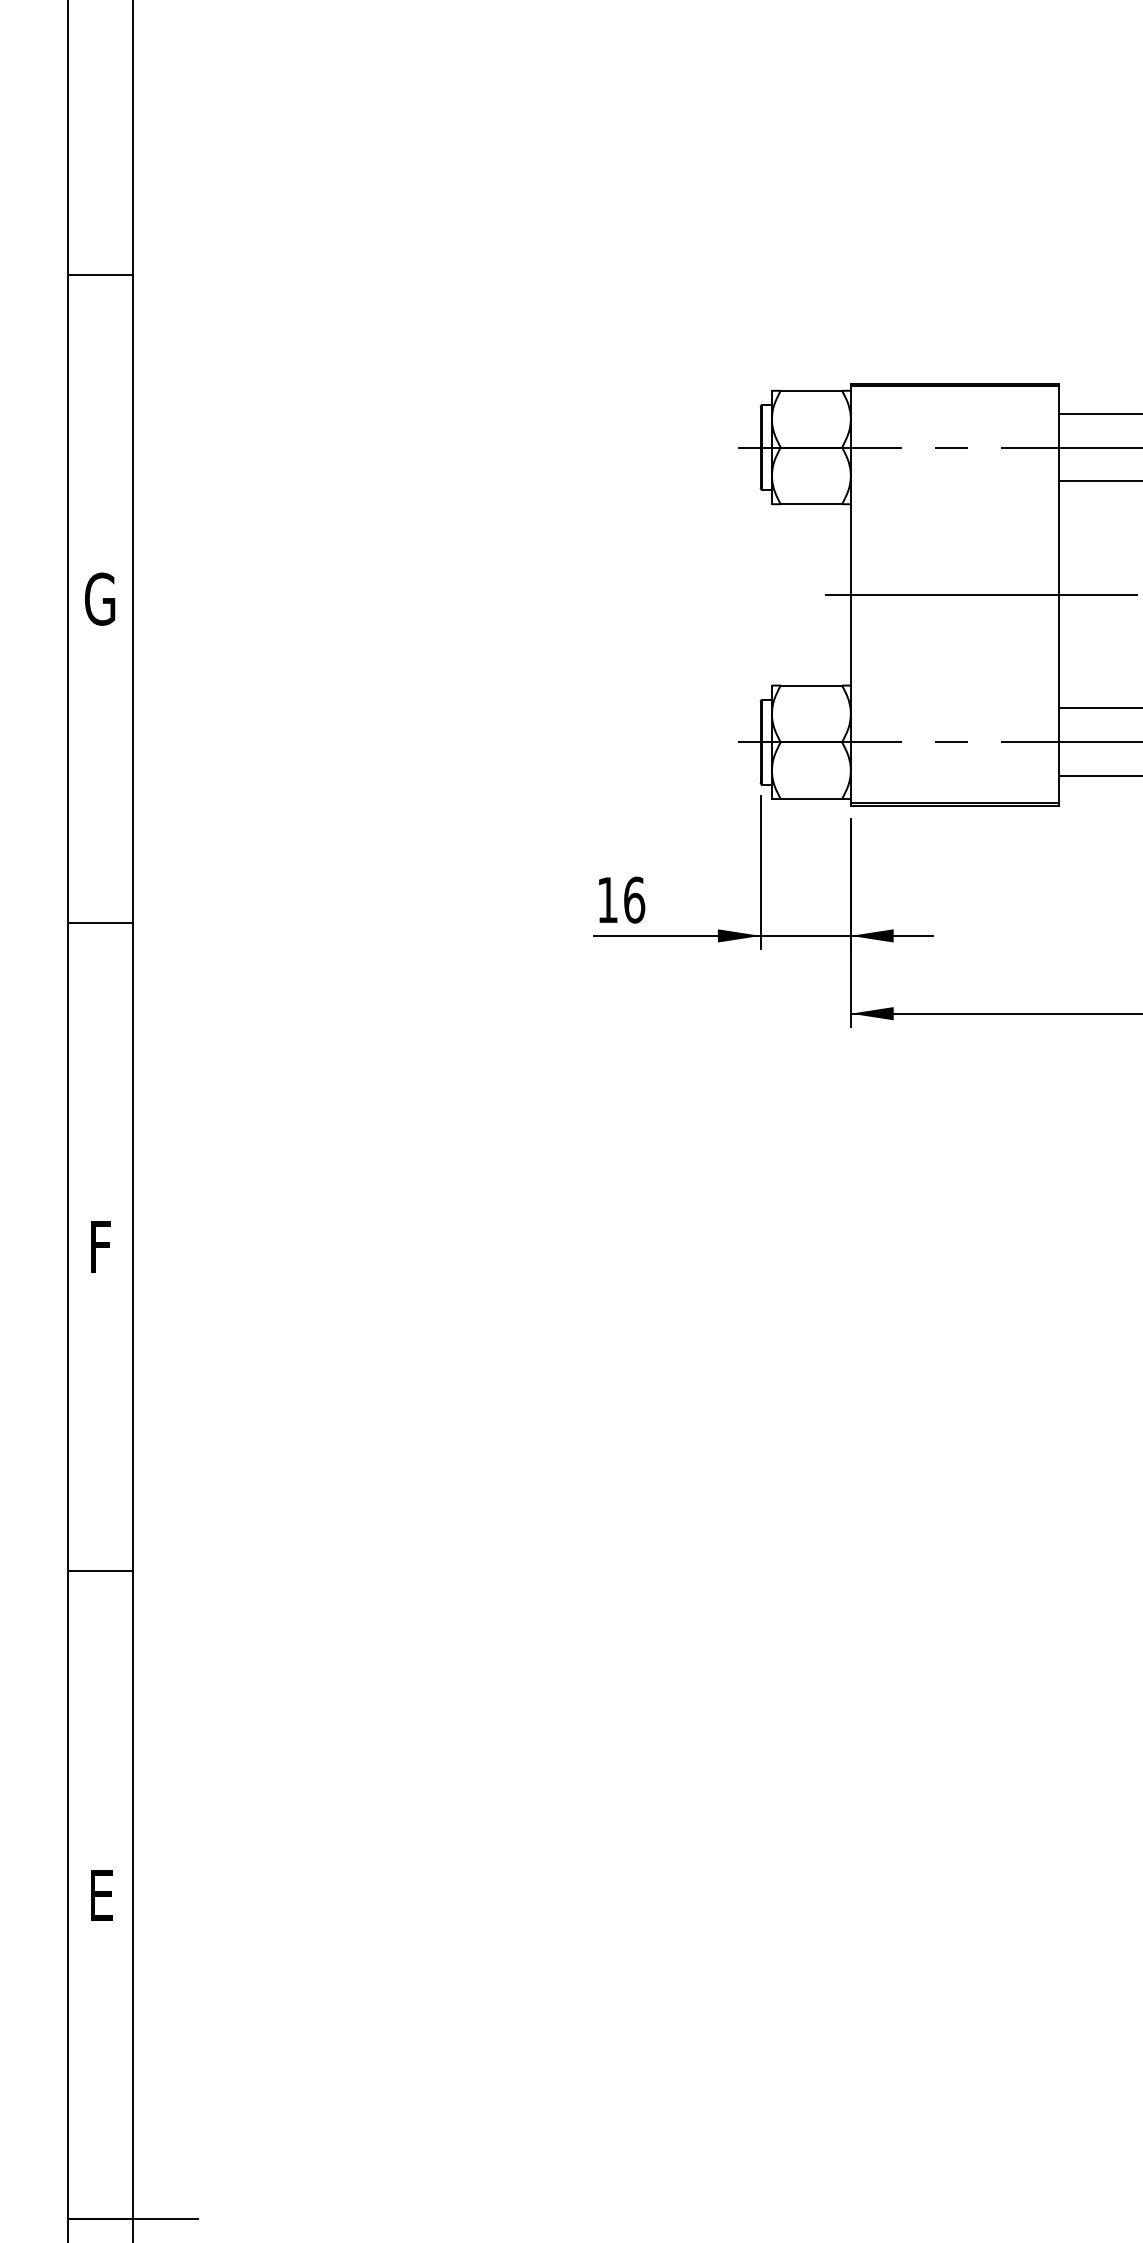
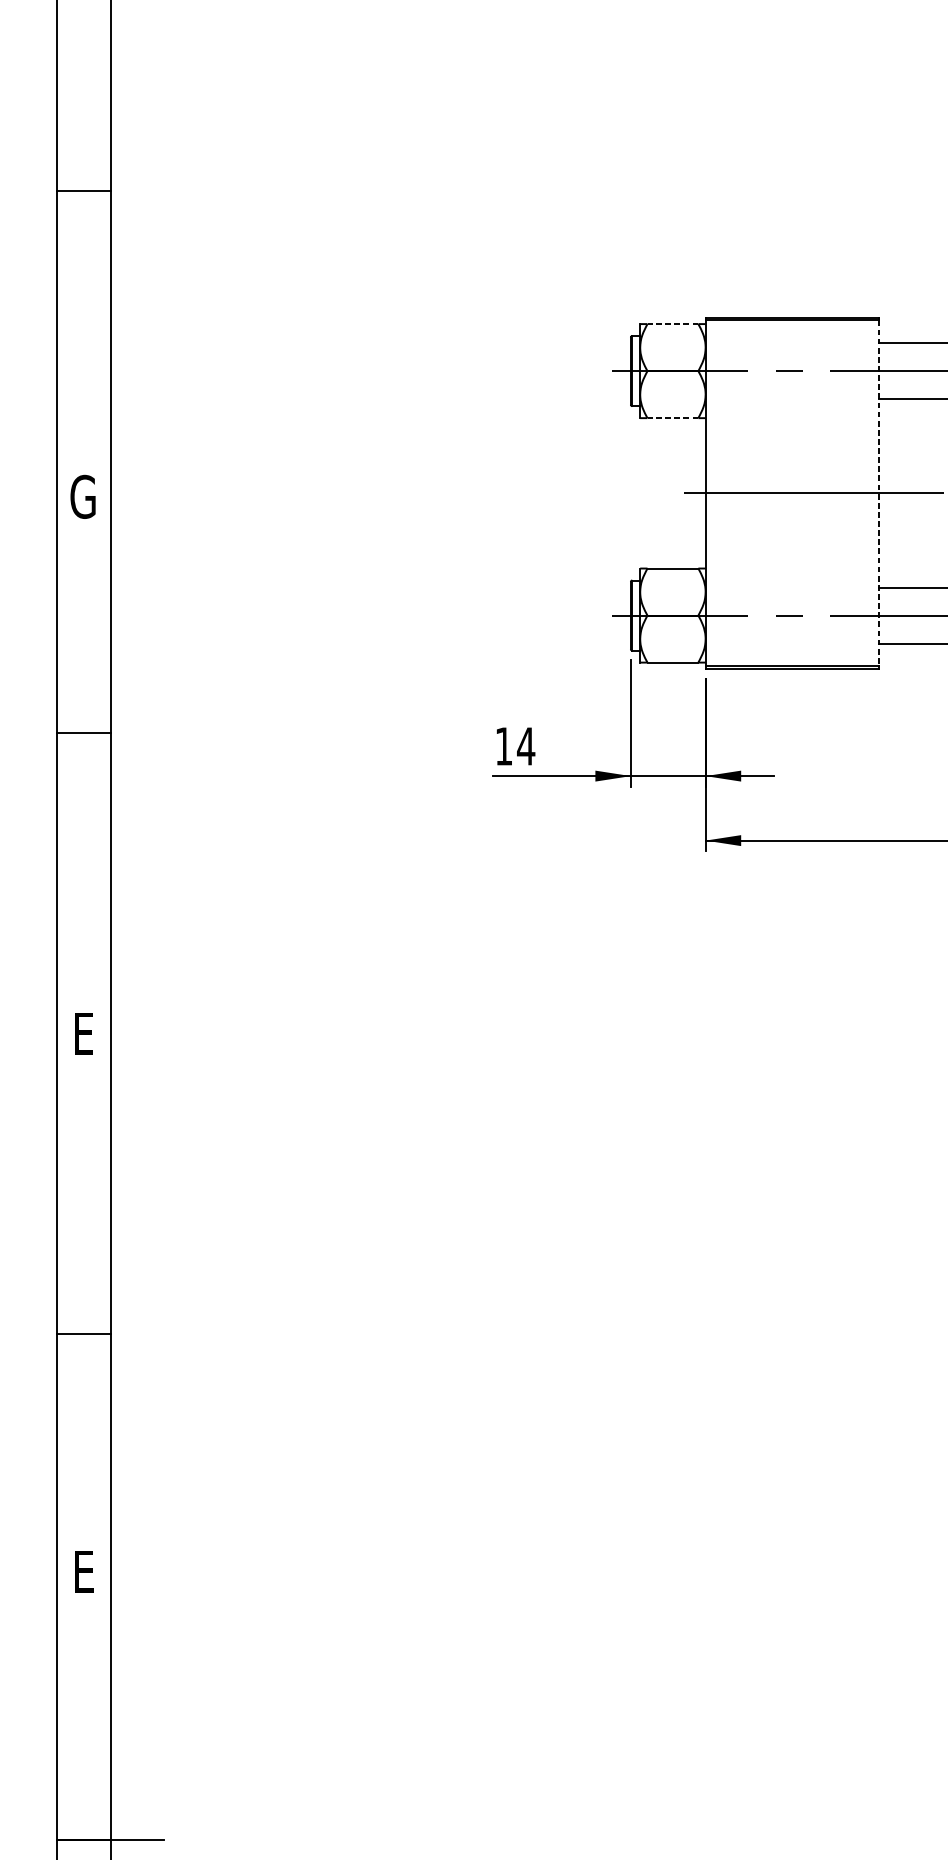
line: (100, 274) -> (83, 191), moved
line: (811, 390) -> (673, 323), solid -> dashed
line: (811, 504) -> (673, 418), solid -> dashed
line: (1059, 594) -> (878, 493), solid -> dashed
text: (634, 899) -> (526, 745), 16 -> 14
line: (100, 922) -> (83, 732), moved
text: (100, 1246) -> (83, 1033), F -> E
line: (100, 1571) -> (83, 1334), moved

